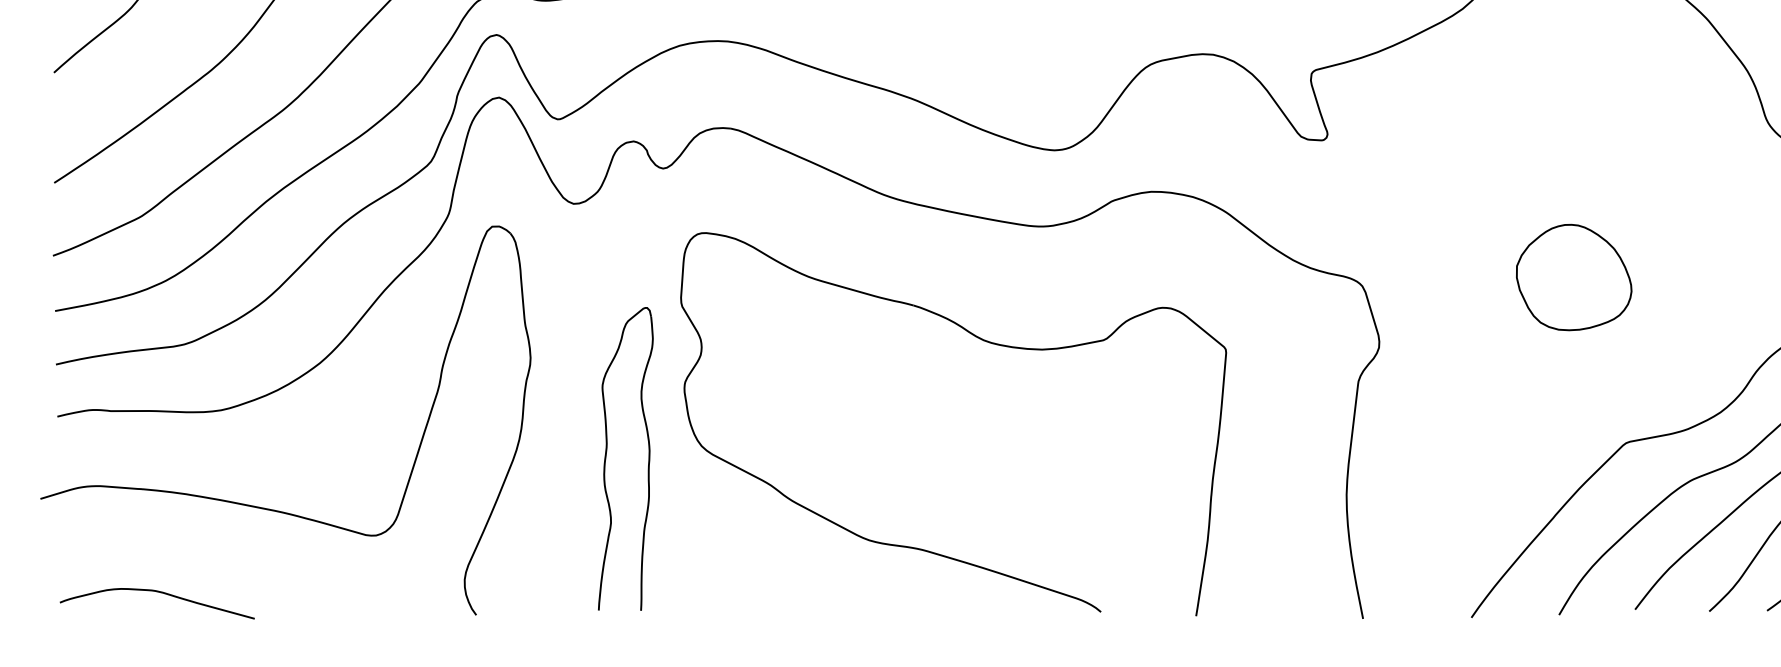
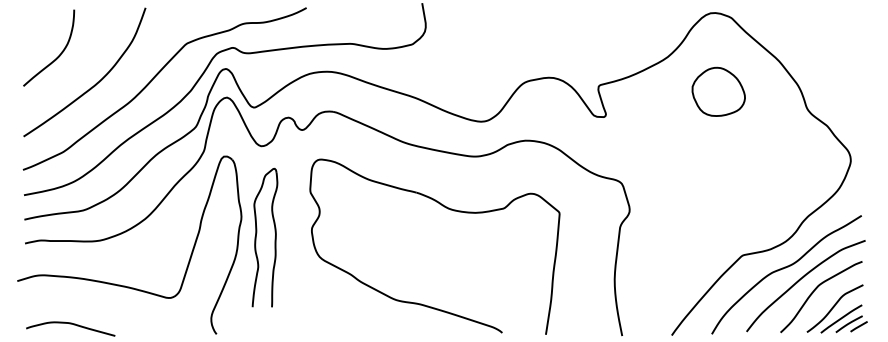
part: (1573, 276) -> (718, 91), moved
part: (607, 458) -> (256, 237), moved

